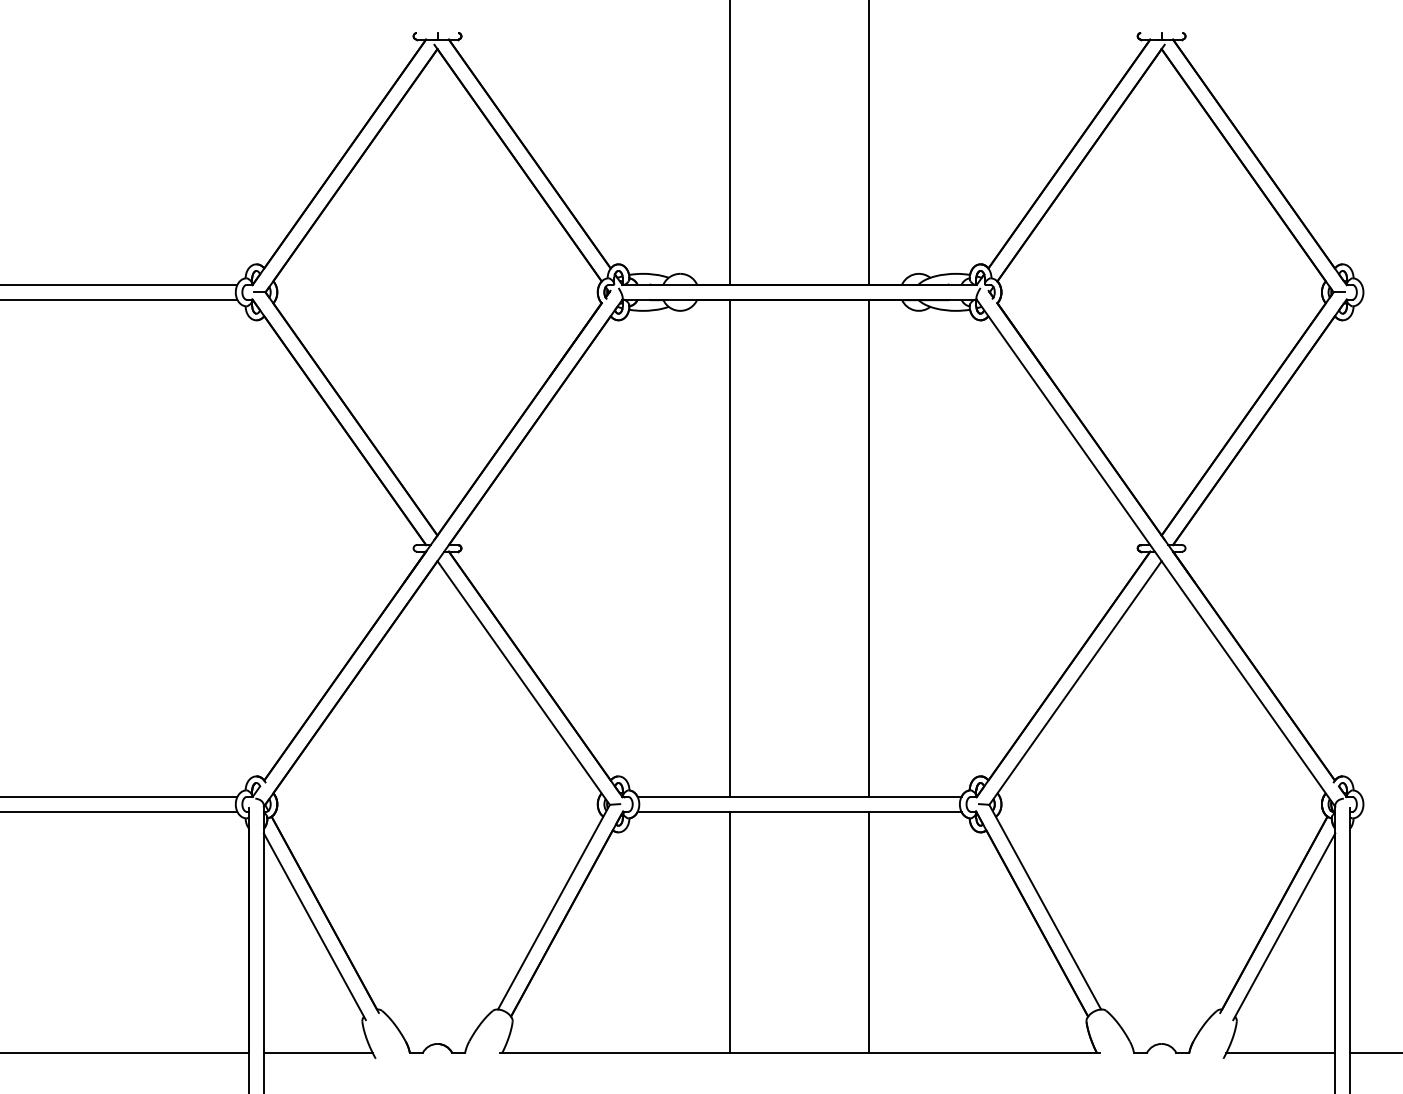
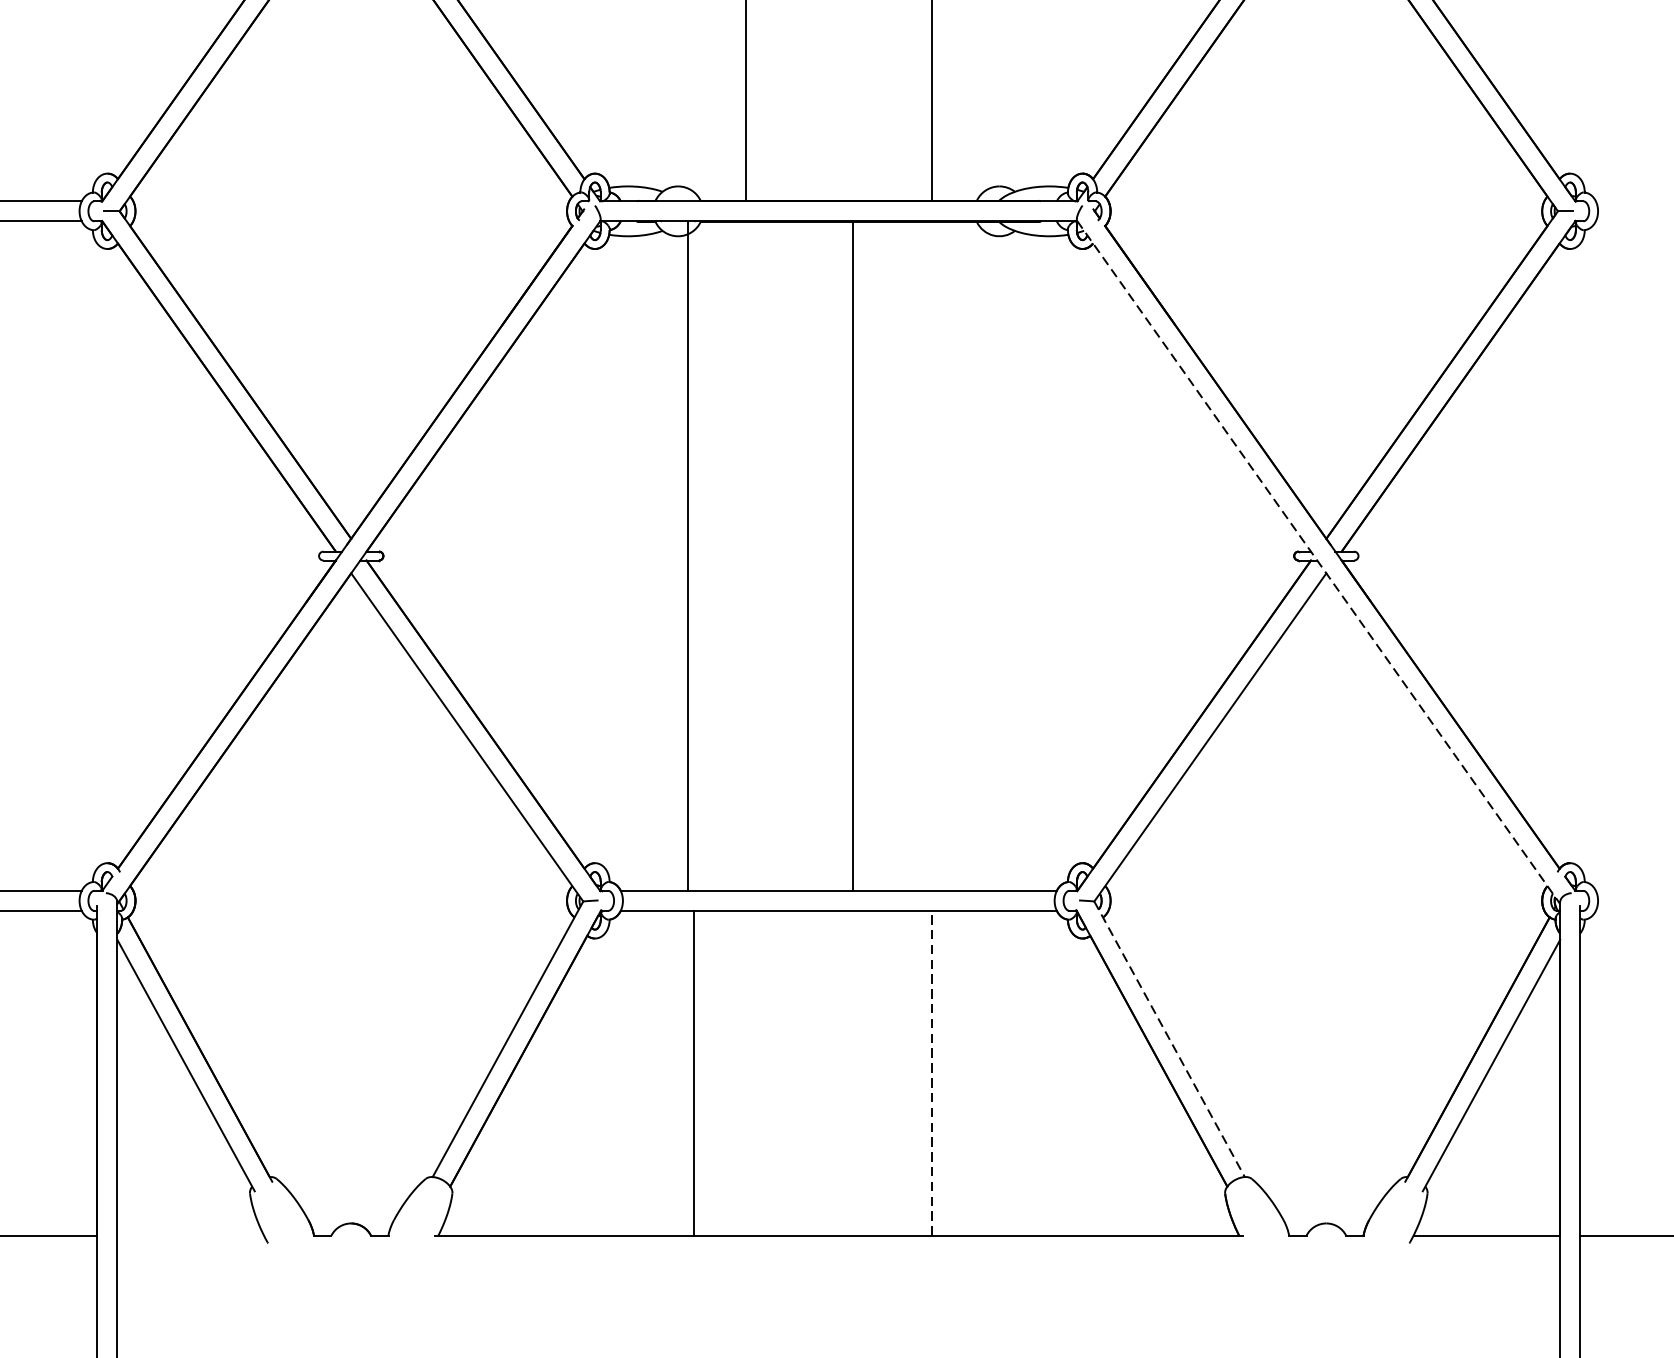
line: (730, 548) -> (687, 556), moved
line: (868, 548) -> (852, 556), moved
line: (1155, 553) -> (1318, 563), solid -> dashed
line: (1045, 907) -> (1169, 1039), solid -> dashed
line: (730, 932) -> (694, 1073), moved
line: (868, 932) -> (931, 1073), solid -> dashed
line: (317, 1053) -> (189, 1236), removed

